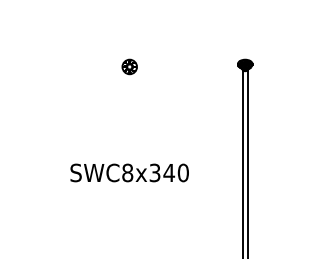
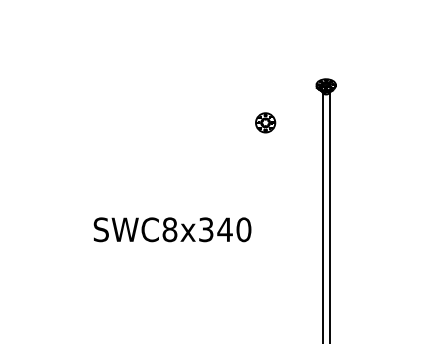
part: (129, 66) -> (265, 122), moved

